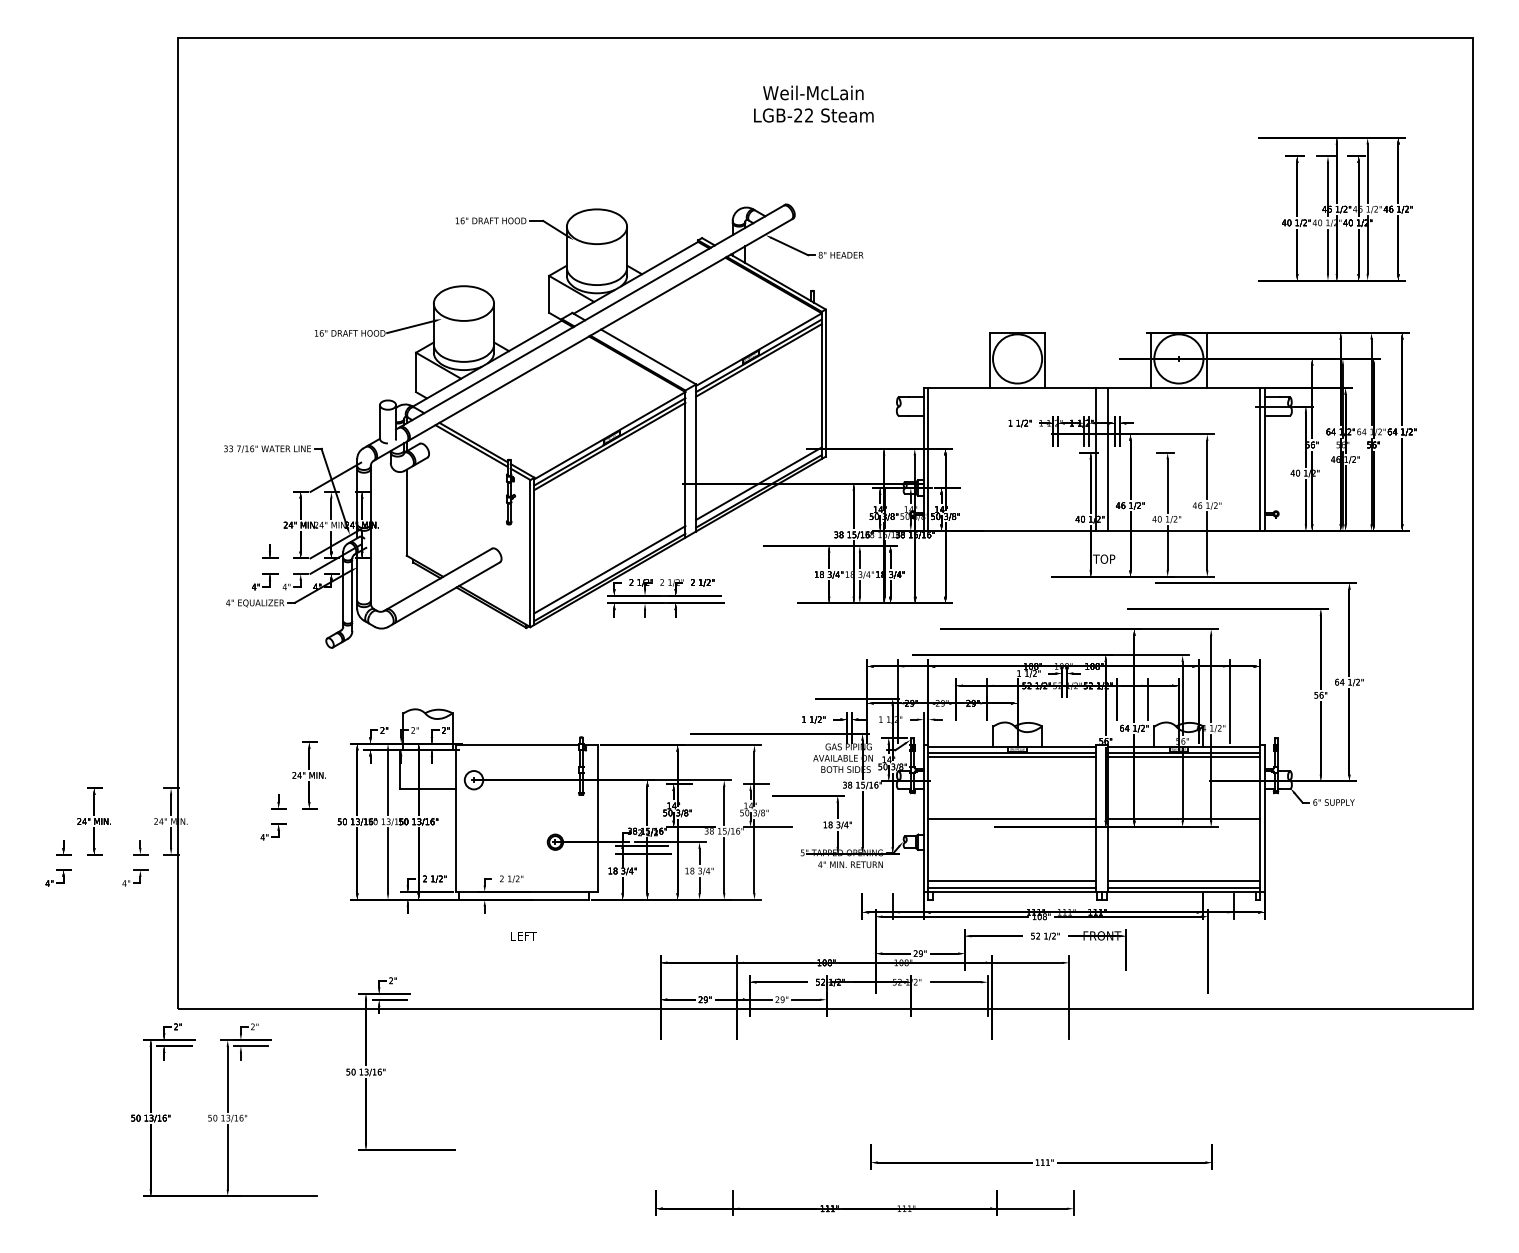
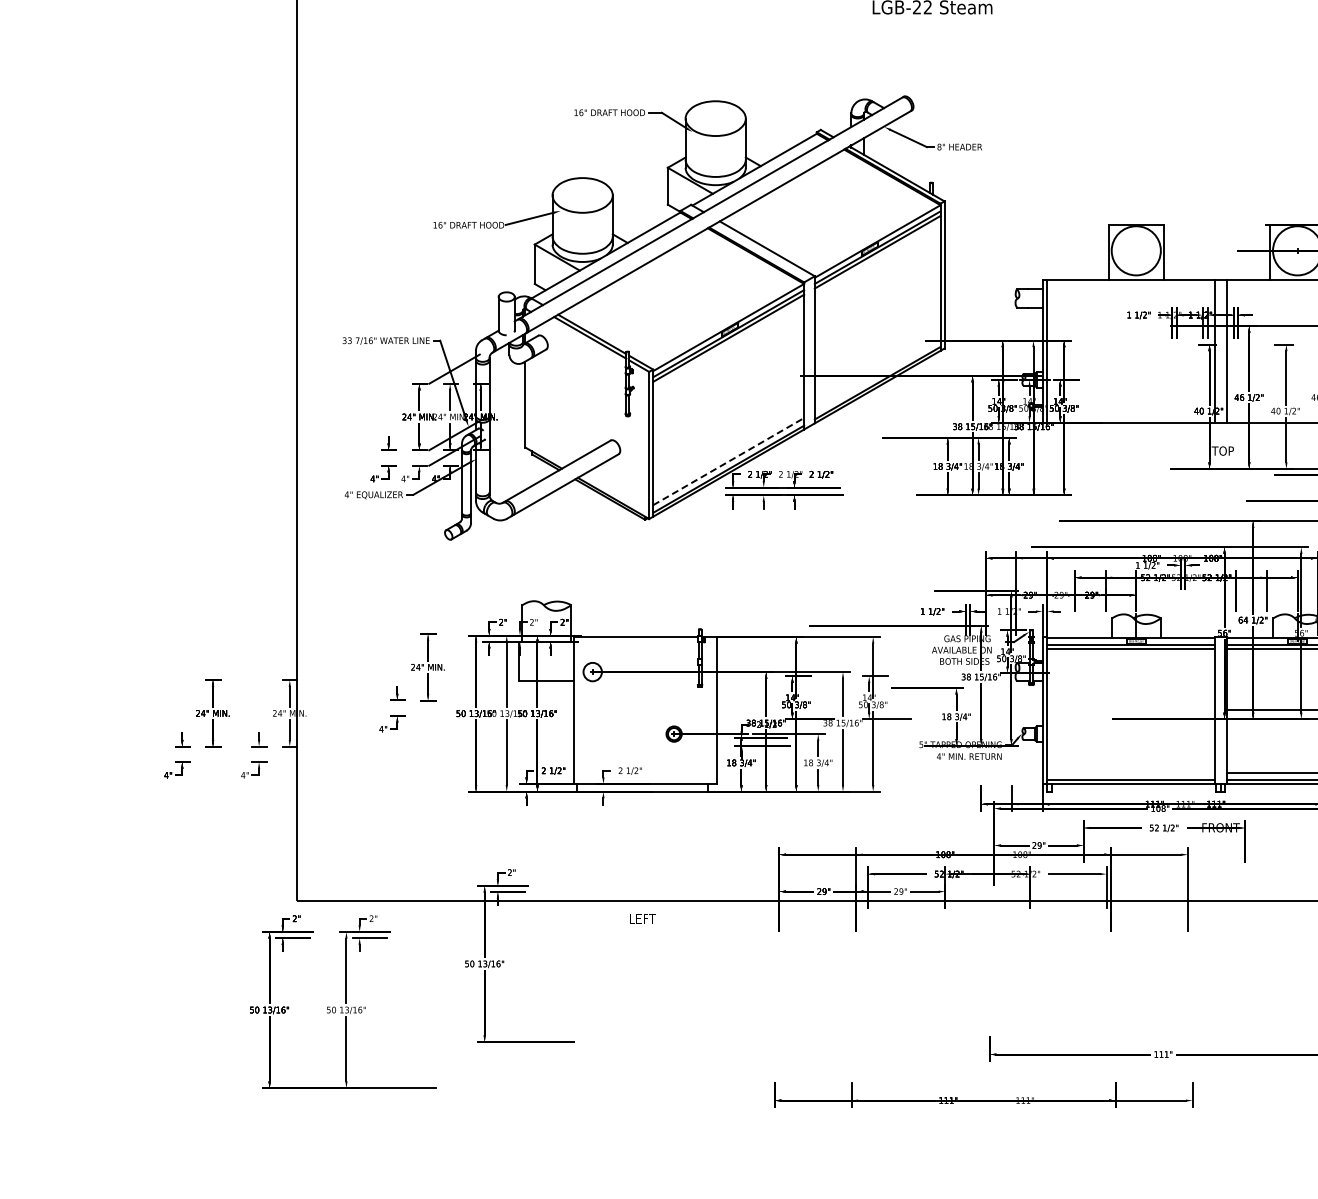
line: (758, 483) -> (877, 375), removed
line: (610, 569) -> (729, 461), solid -> dashed
line: (1011, 818) -> (1130, 710), removed
line: (1011, 880) -> (1130, 772), removed
text: (523, 936) -> (642, 919), moved

